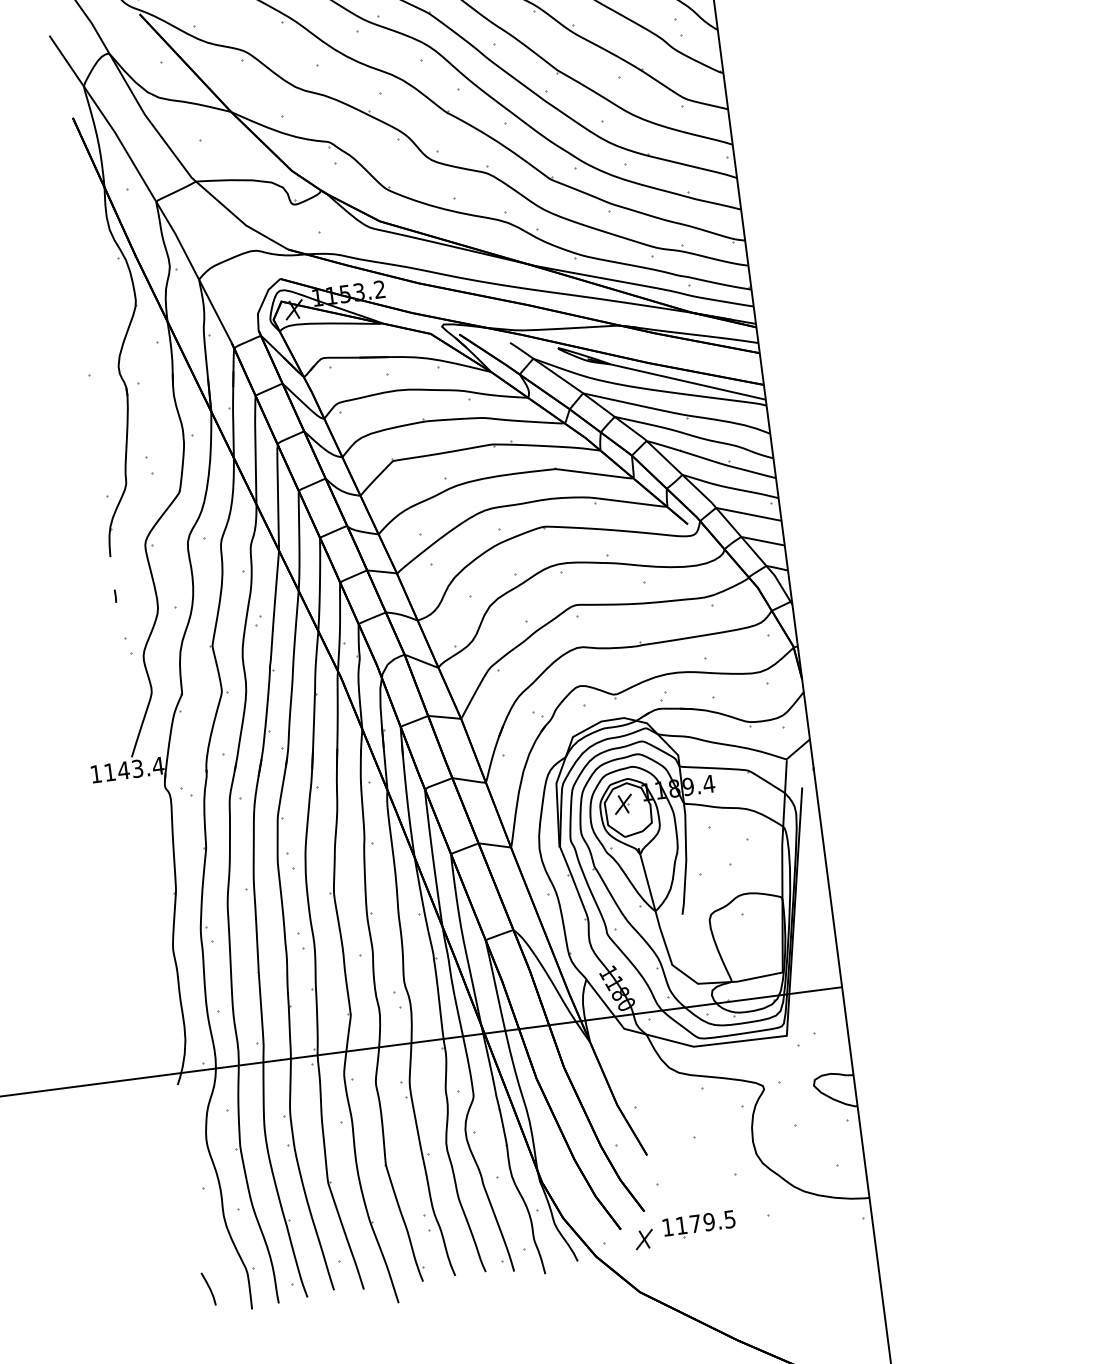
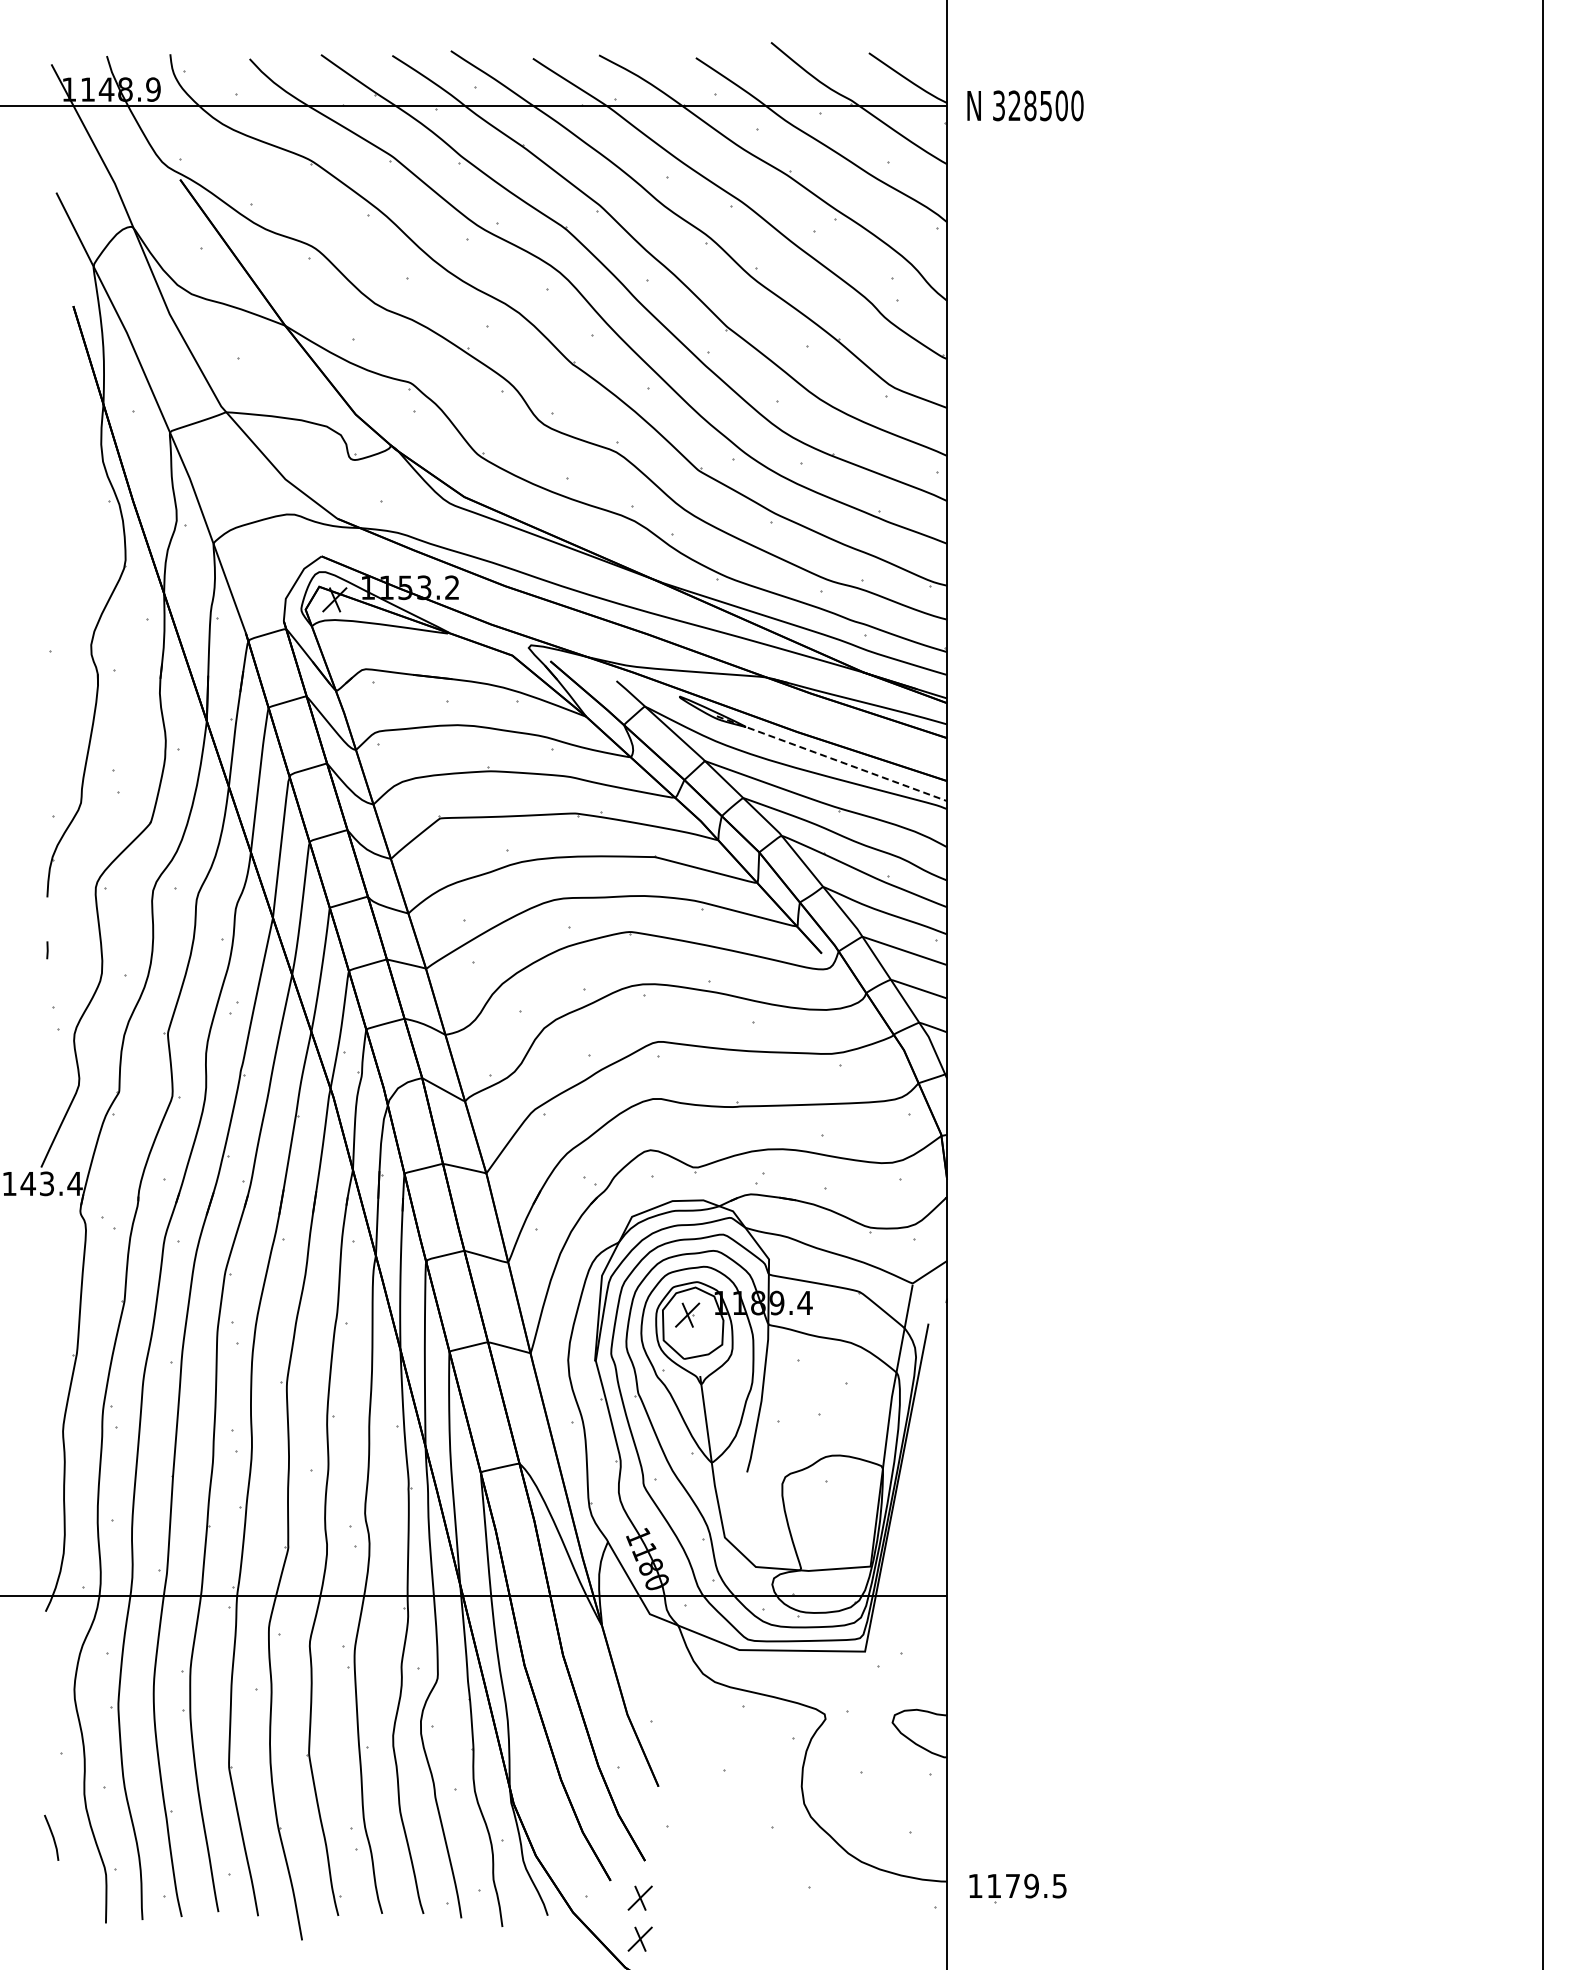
line: (677, 379) -> (832, 758), solid -> dashed
part: (699, 1225) -> (1017, 1888), moved
part: (647, 1269) -> (639, 1938), added
line: (209, 1288) -> (52, 1837), moved

